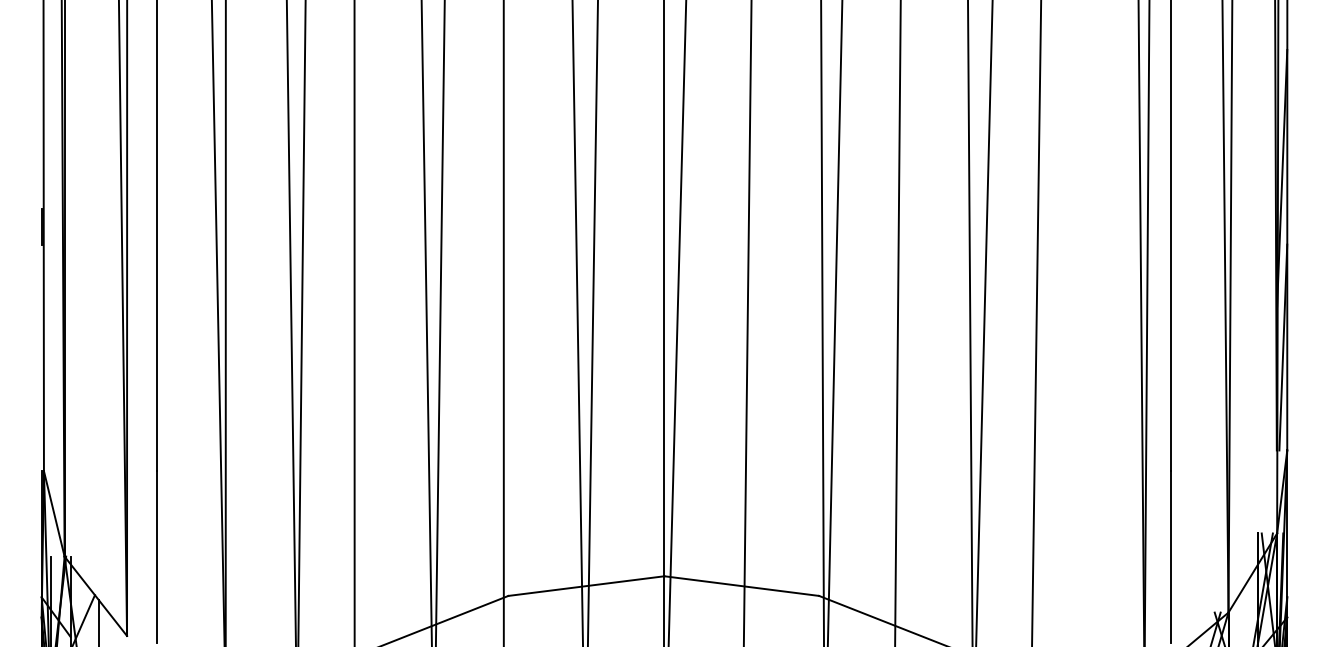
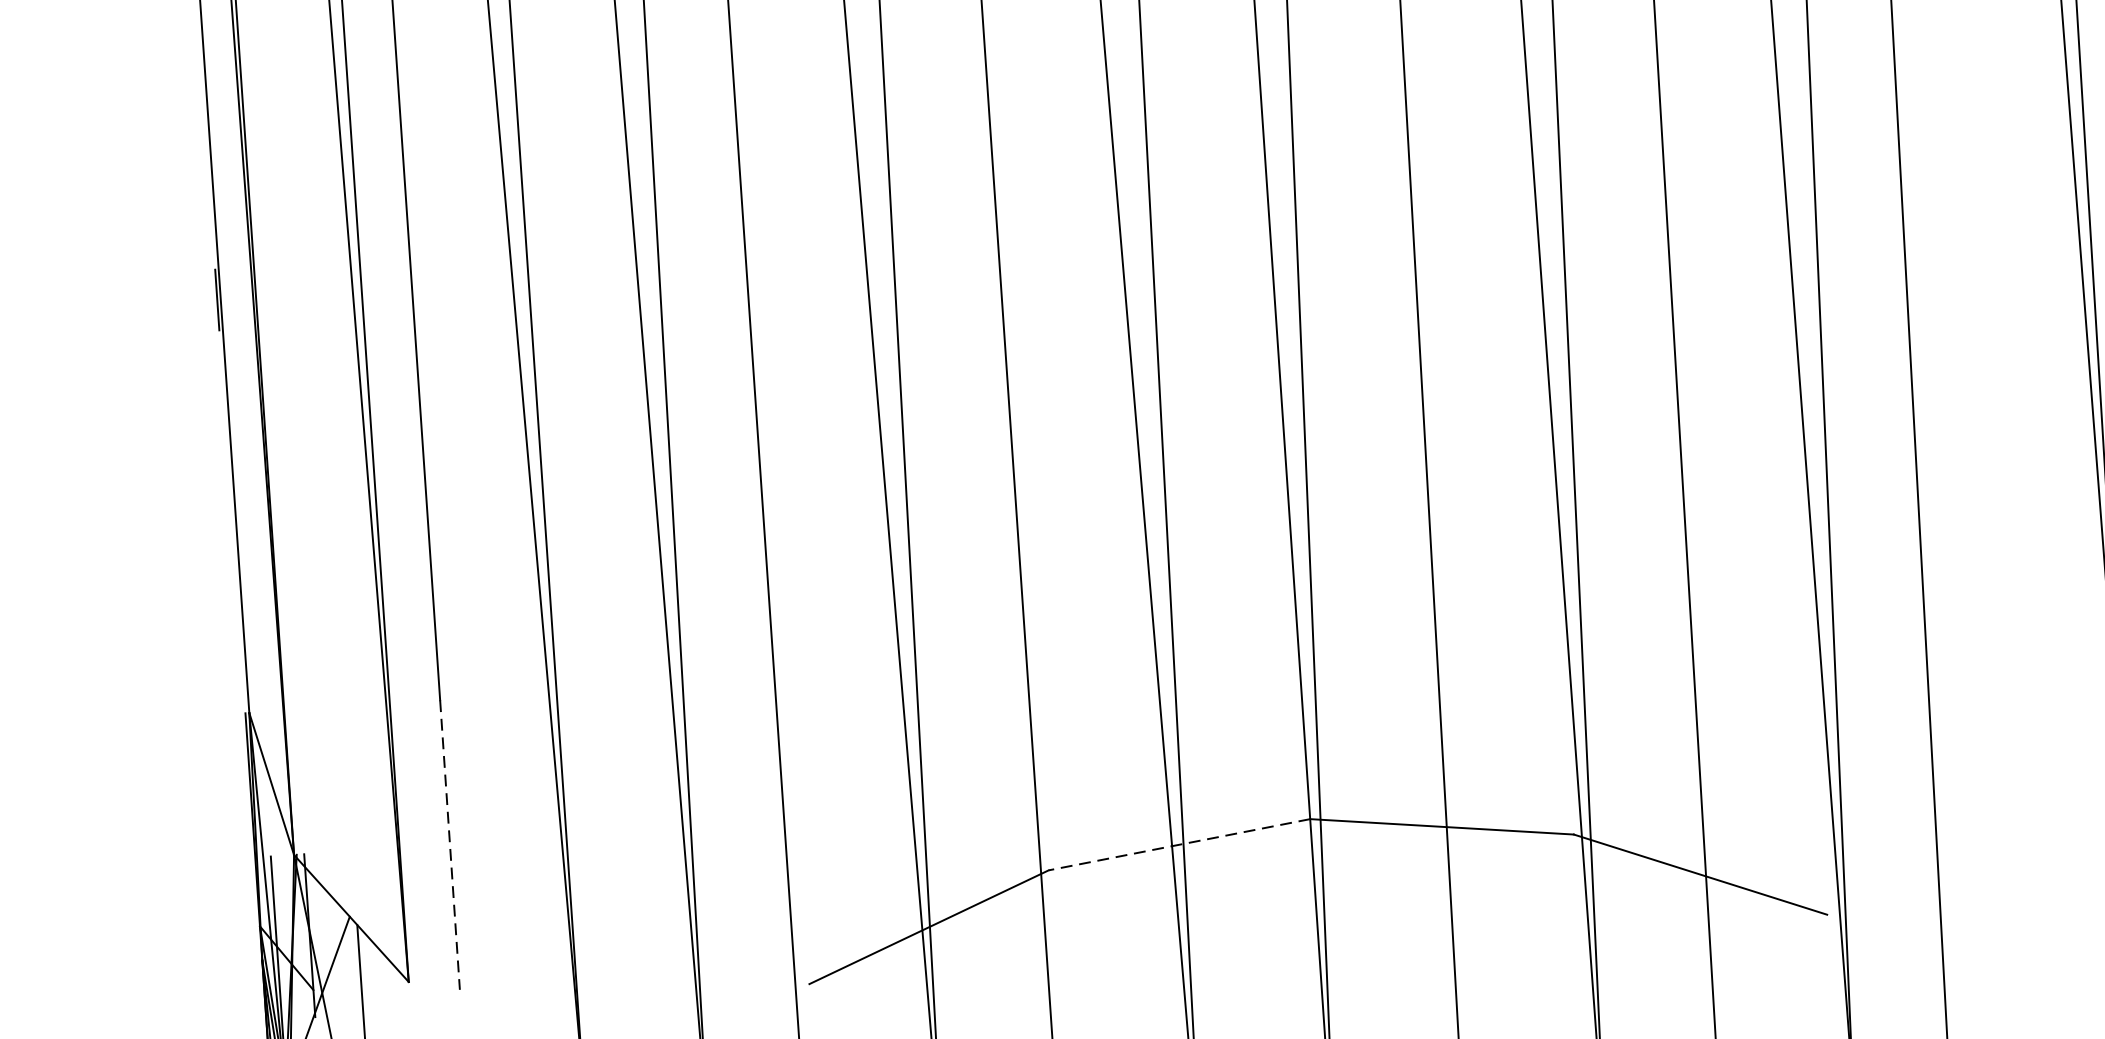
line: (156, 556) -> (449, 844), solid -> dashed
line: (586, 586) -> (1179, 845), solid -> dashed

